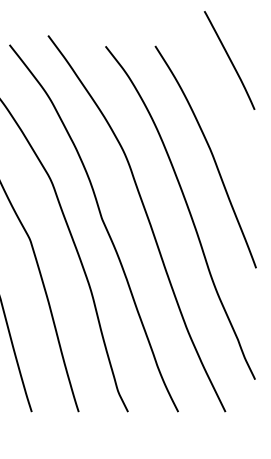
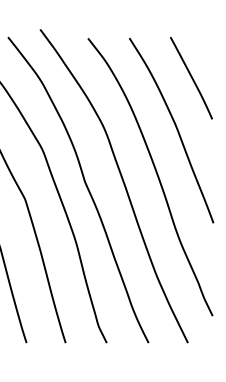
line: (228, 59) -> (190, 77), moved

